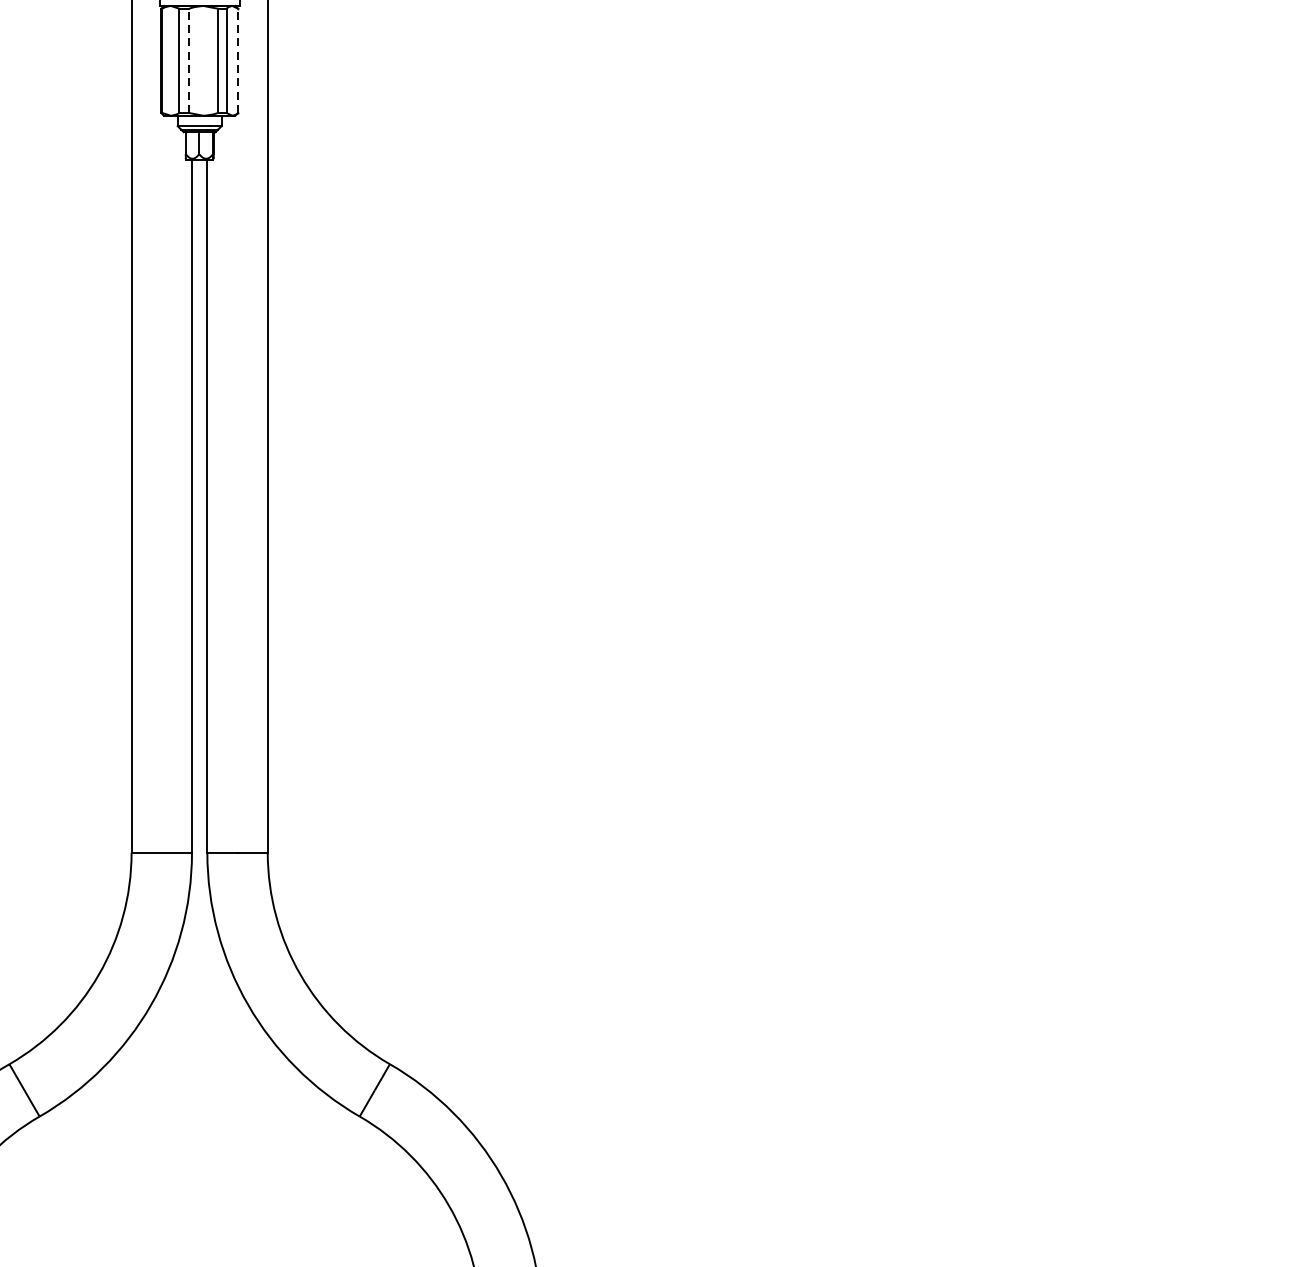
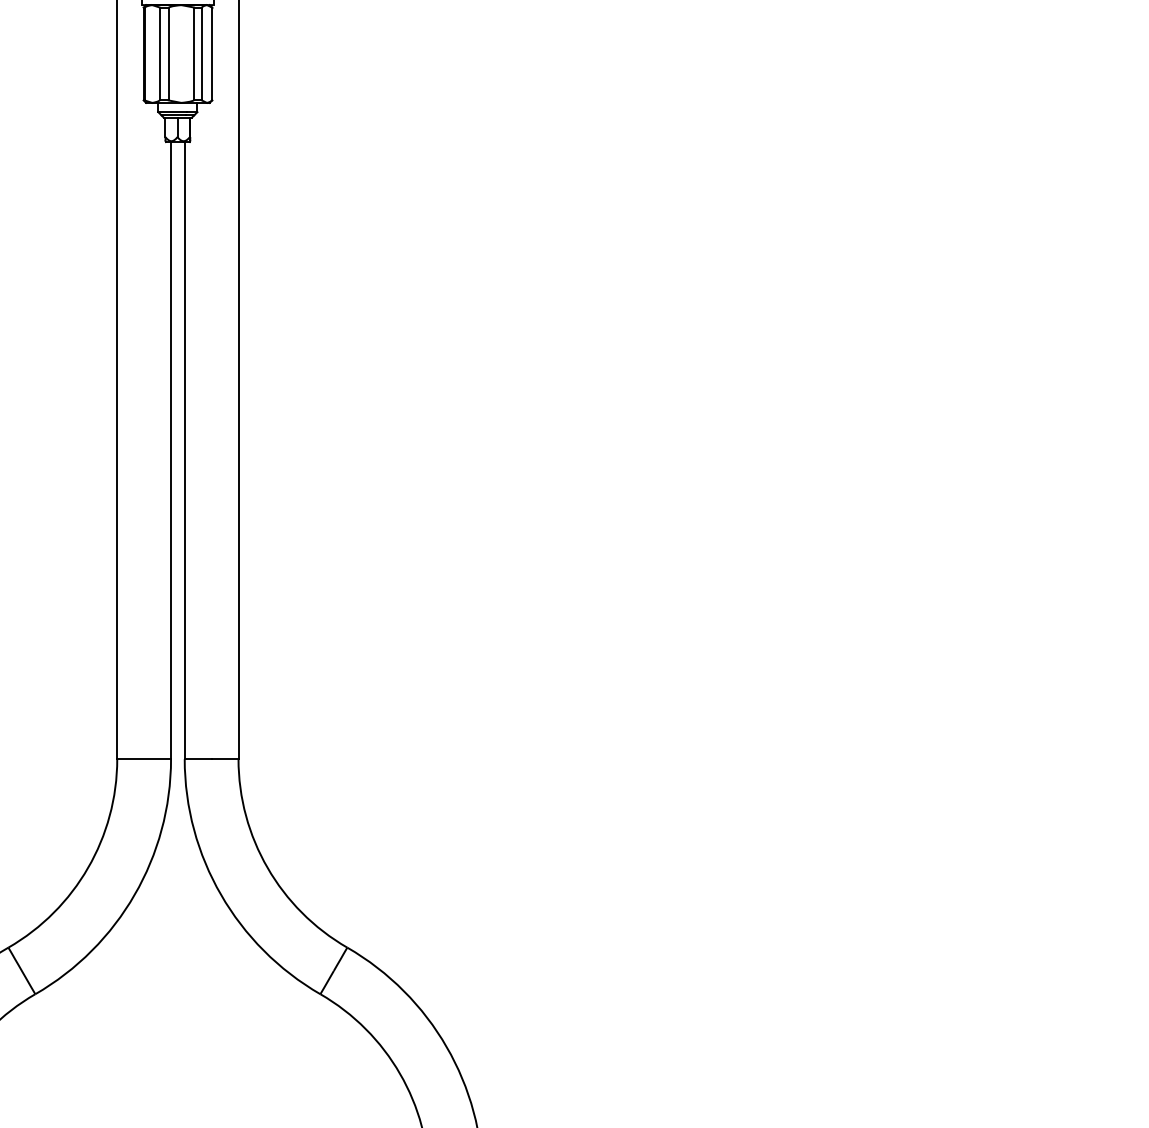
line: (189, 60) -> (168, 53), dashed -> solid
line: (238, 60) -> (212, 53), dashed -> solid

